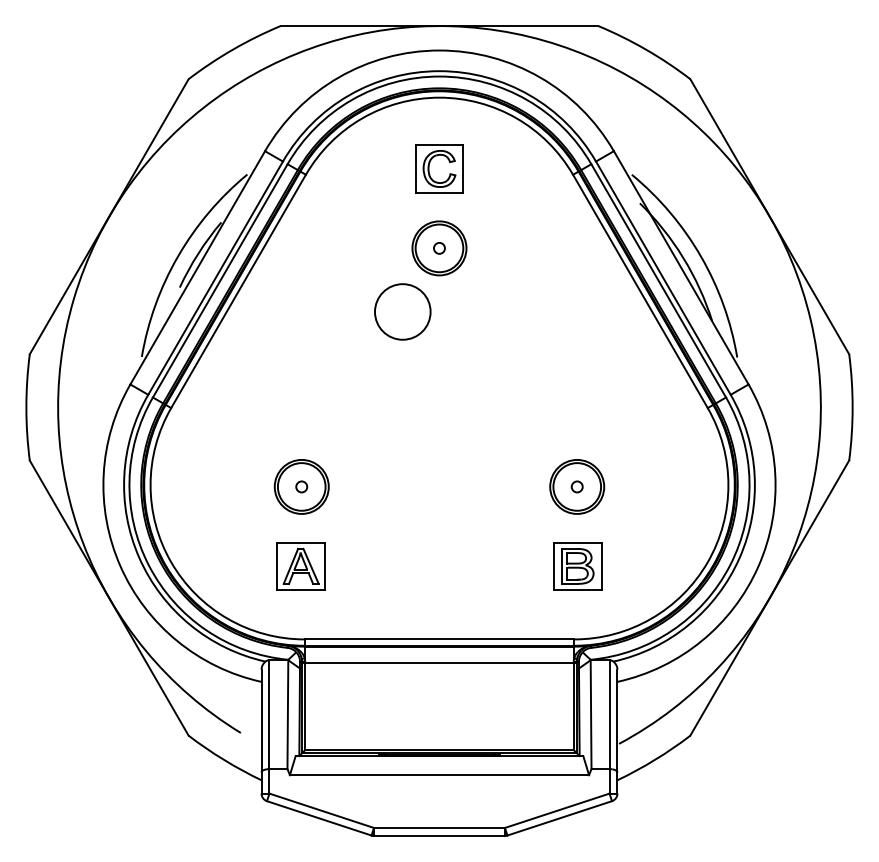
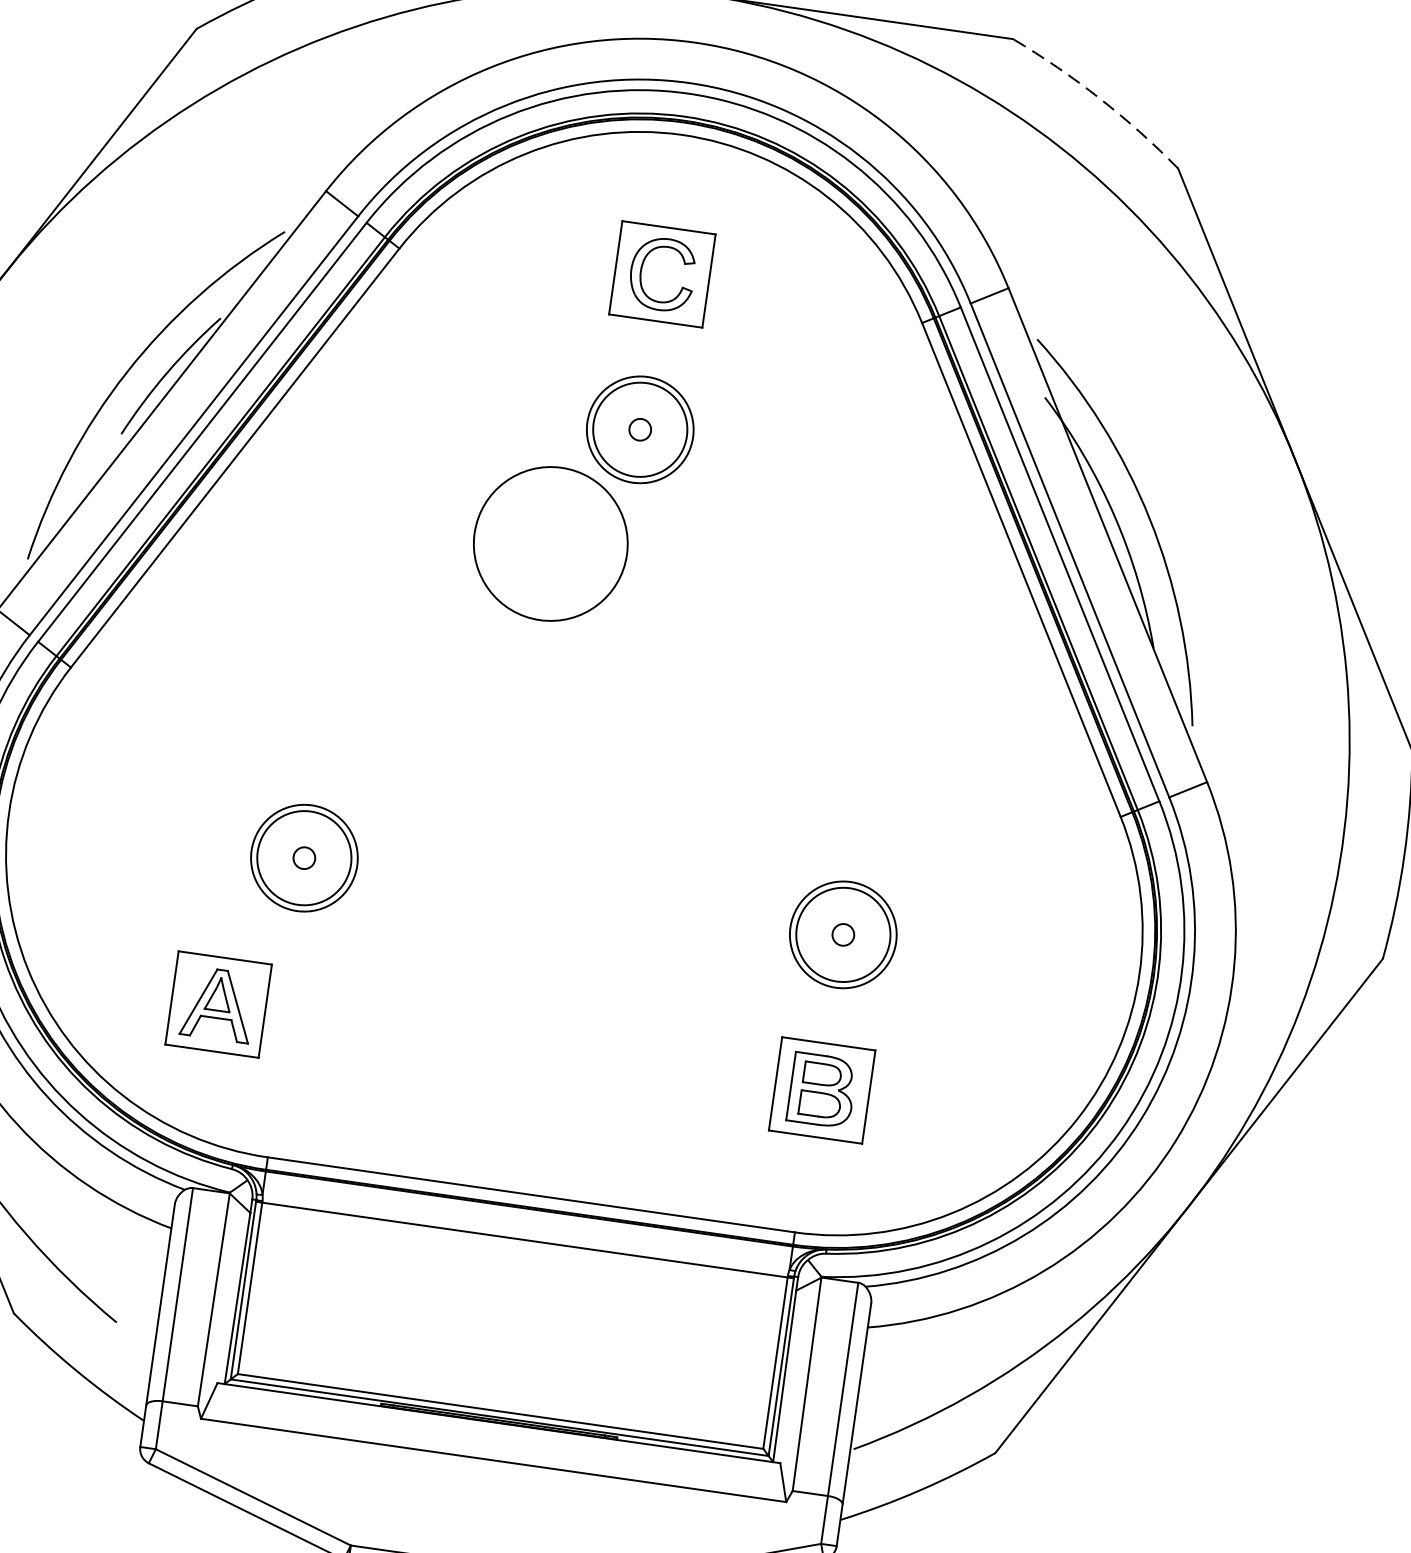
arc: (646, 49) -> (1100, 98), solid -> dashed
circle: (402, 311) -> (550, 542), size x1.4
part: (300, 566) -> (217, 1004), moved

